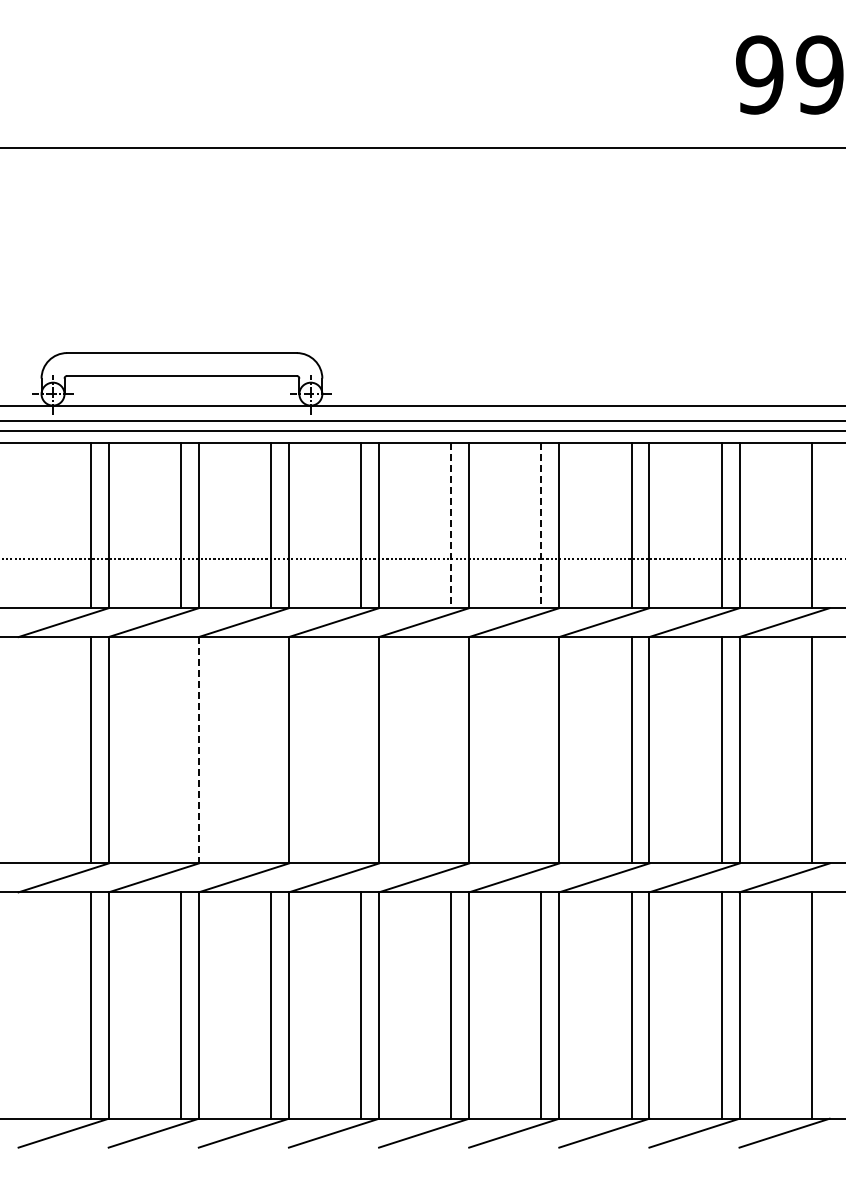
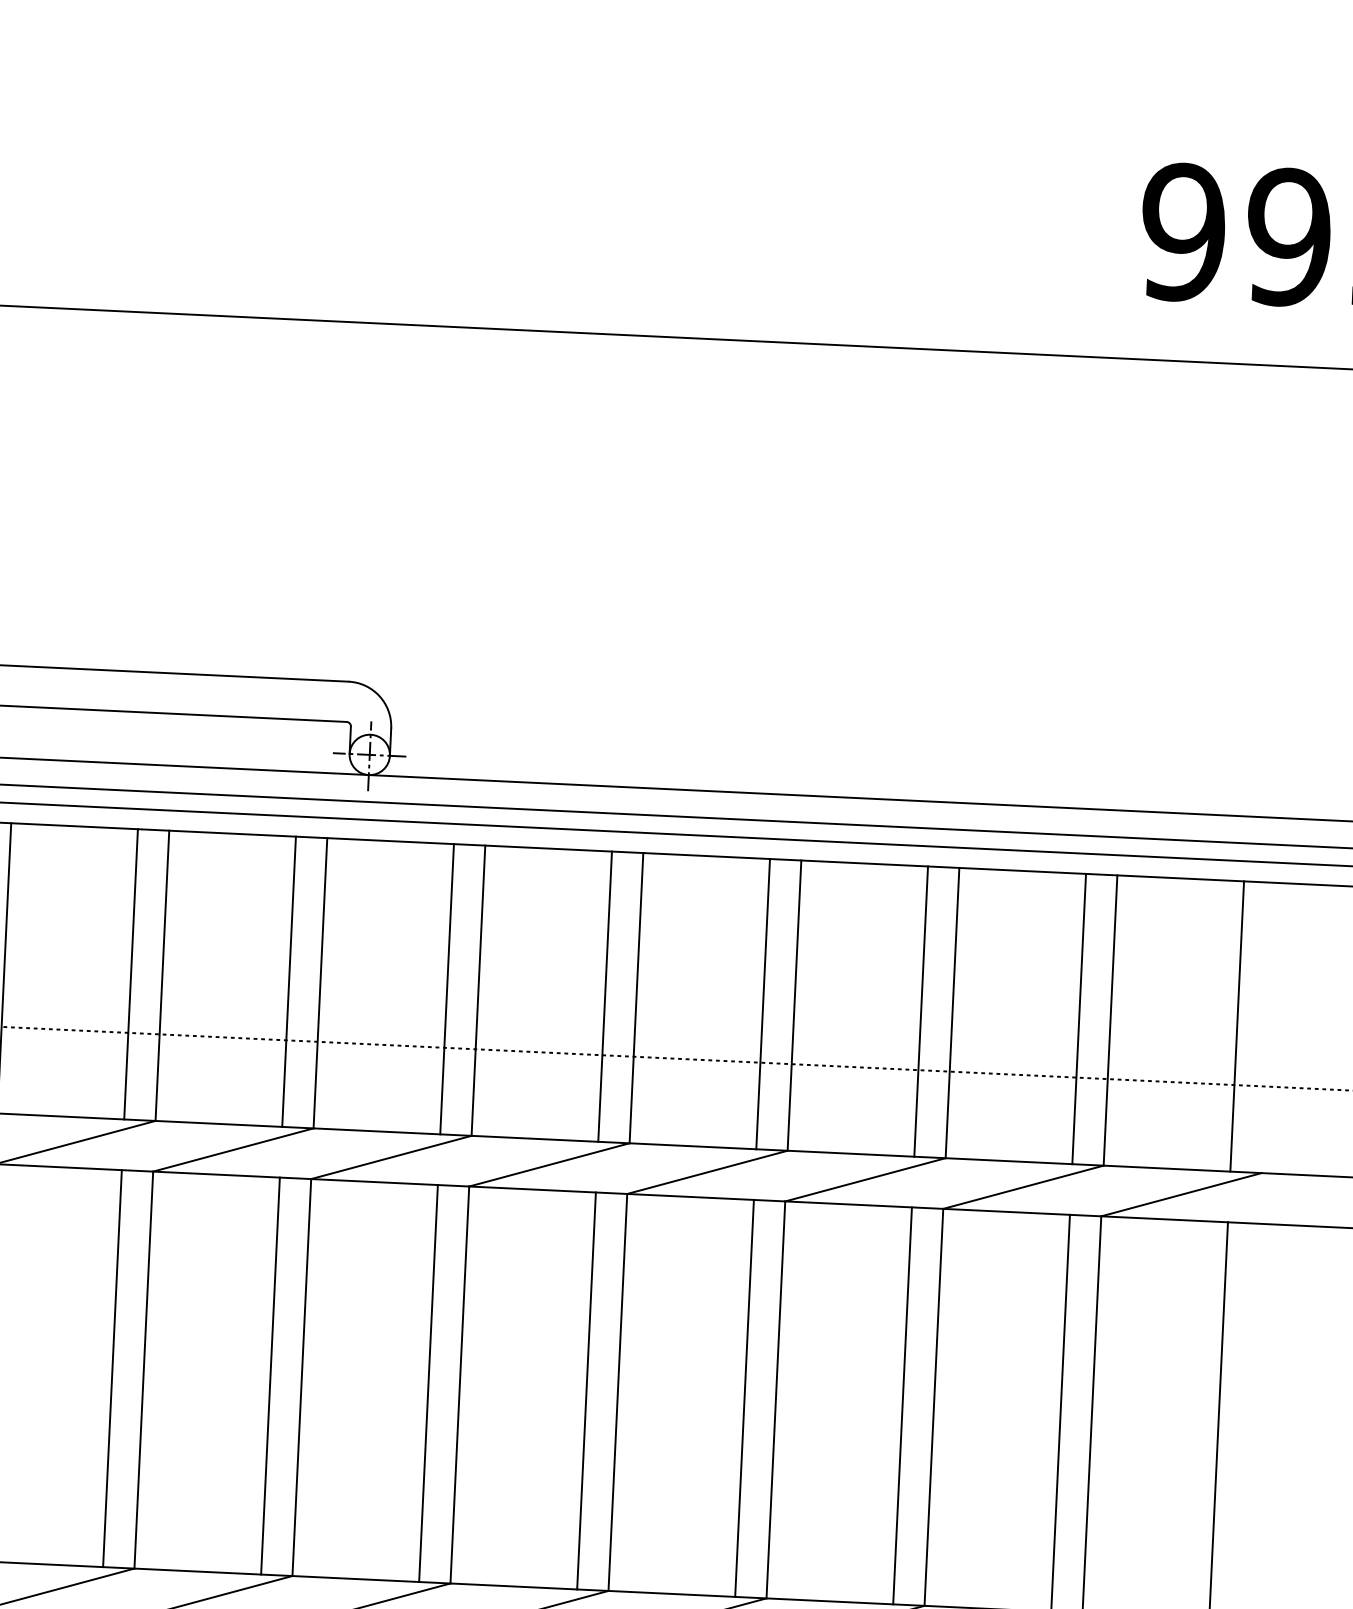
line: (451, 525) -> (605, 996), dashed -> solid
line: (541, 525) -> (763, 1004), dashed -> solid
line: (180, 750) -> (111, 1368), added
line: (198, 750) -> (143, 1370), dashed -> solid
line: (271, 750) -> (271, 1376), added
line: (361, 750) -> (429, 1383), added
line: (451, 750) -> (586, 1391), added
line: (541, 750) -> (744, 1398), added

